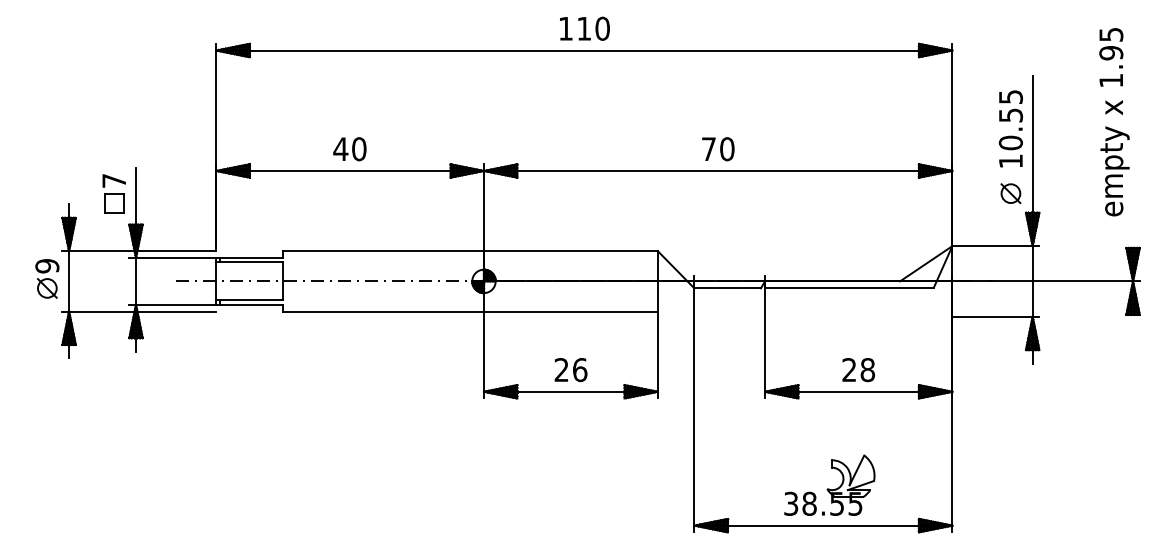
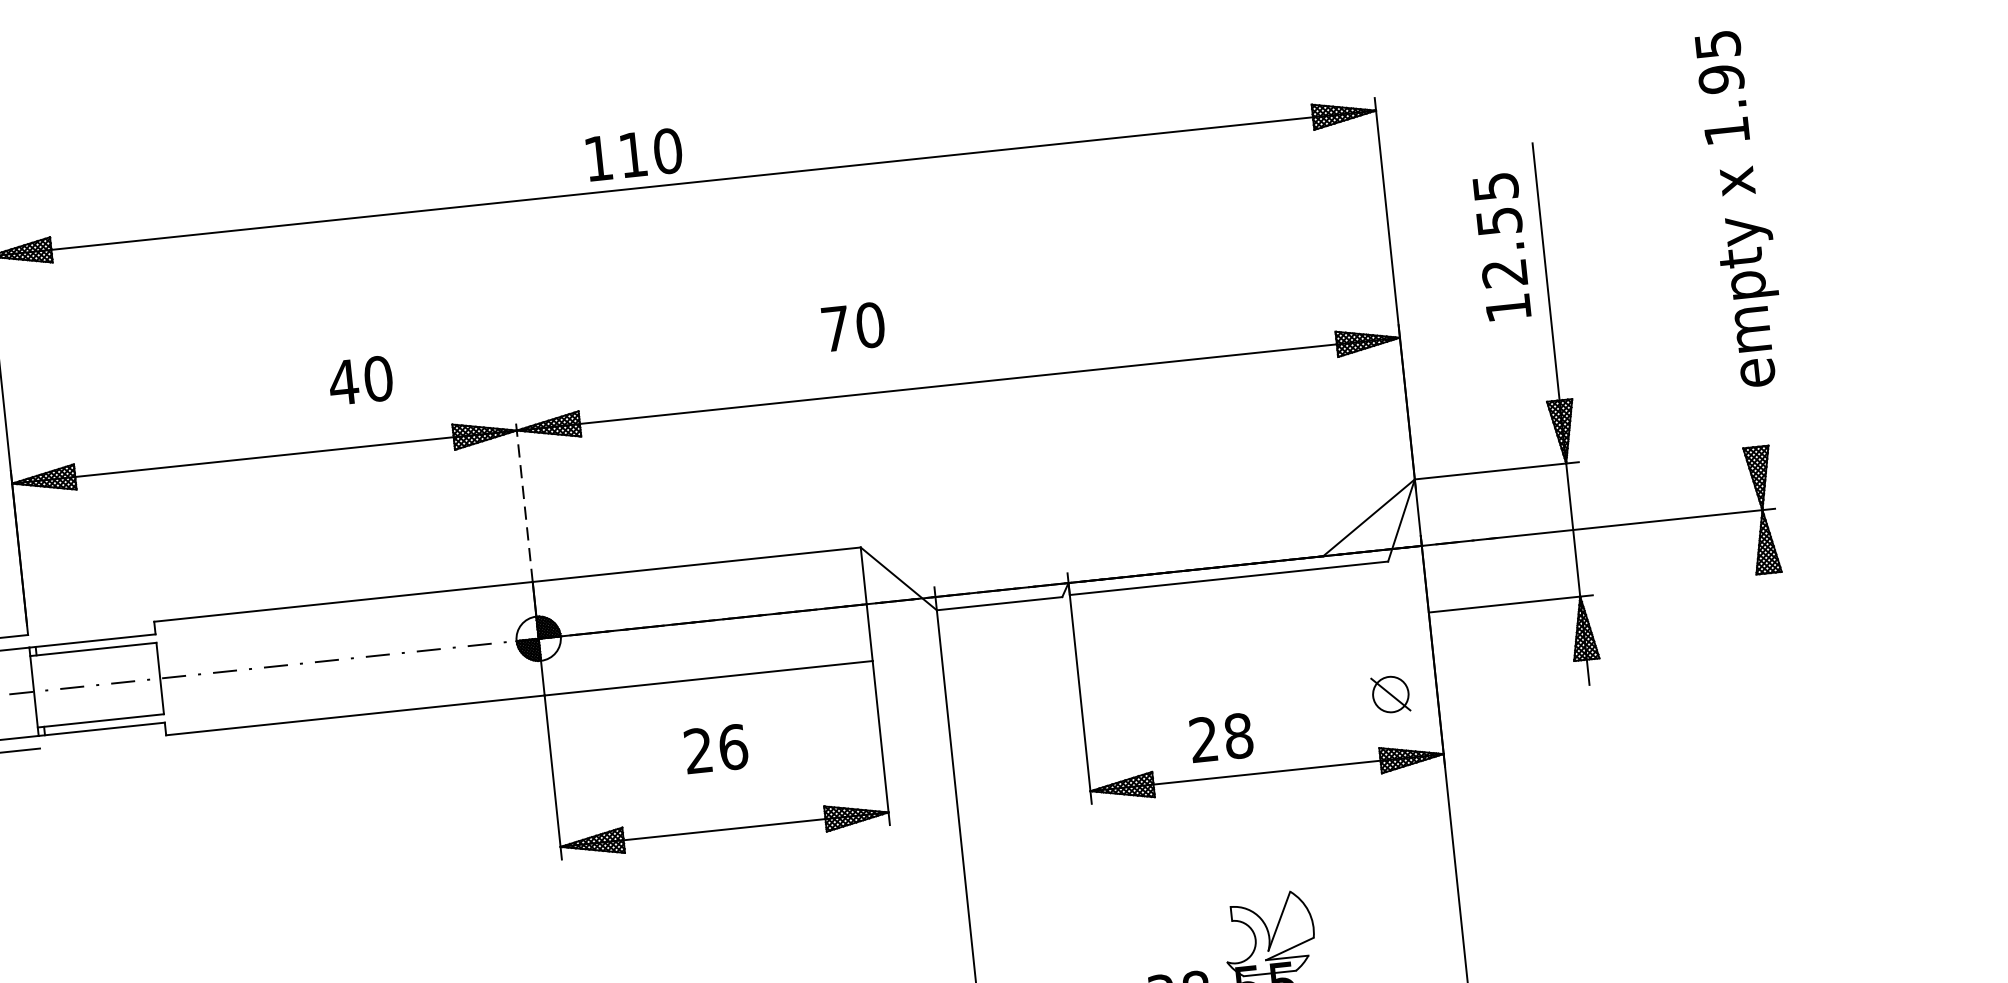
text: (584, 28) -> (633, 154), moved
text: (1114, 122) -> (1741, 209), moved
text: (1010, 142) -> (1503, 272), 10.55 -> 12.55
text: (349, 149) -> (360, 381), moved
text: (718, 149) -> (853, 327), moved
part: (1010, 193) -> (1389, 694), moved
line: (483, 207) -> (523, 499), solid -> dashed
text: (570, 370) -> (715, 750), moved
text: (858, 370) -> (1221, 738), moved

